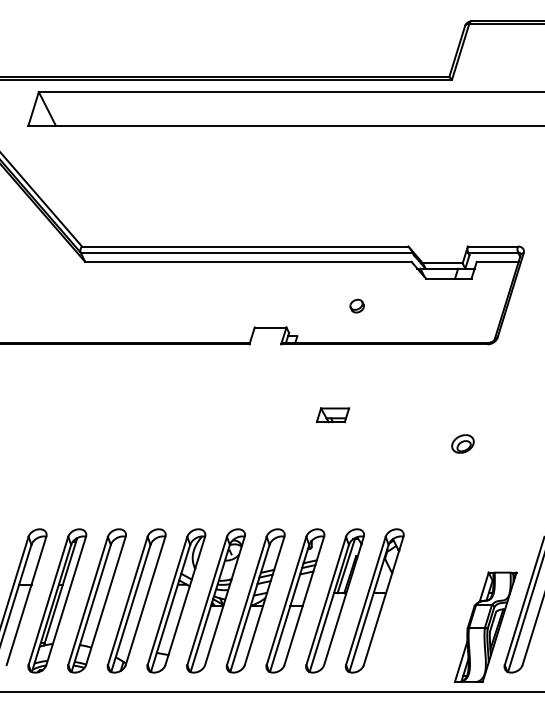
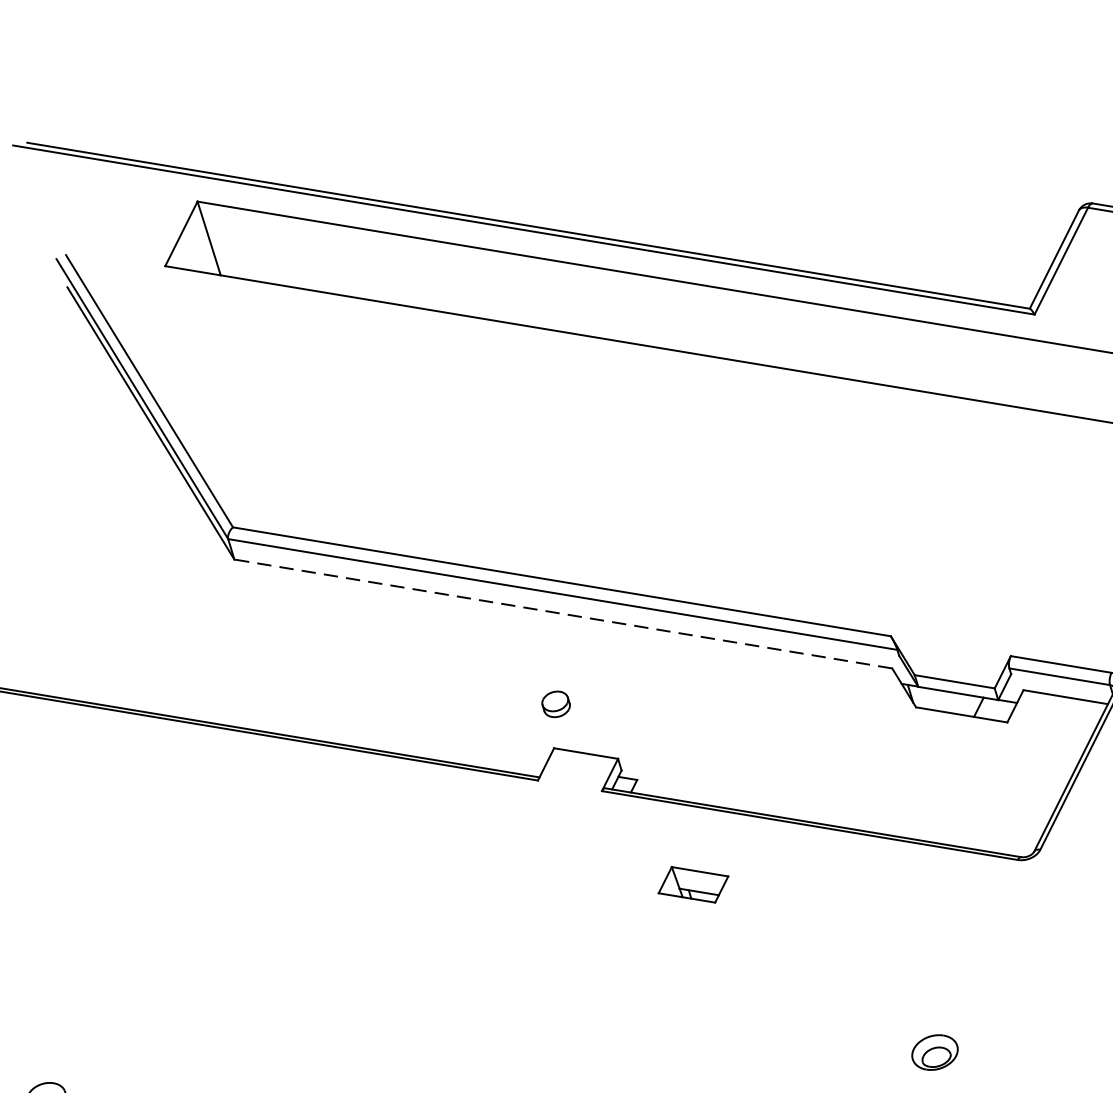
line: (247, 261) -> (561, 612), solid -> dashed
part: (356, 305) -> (554, 702), moved
part: (332, 415) -> (692, 885), moved

